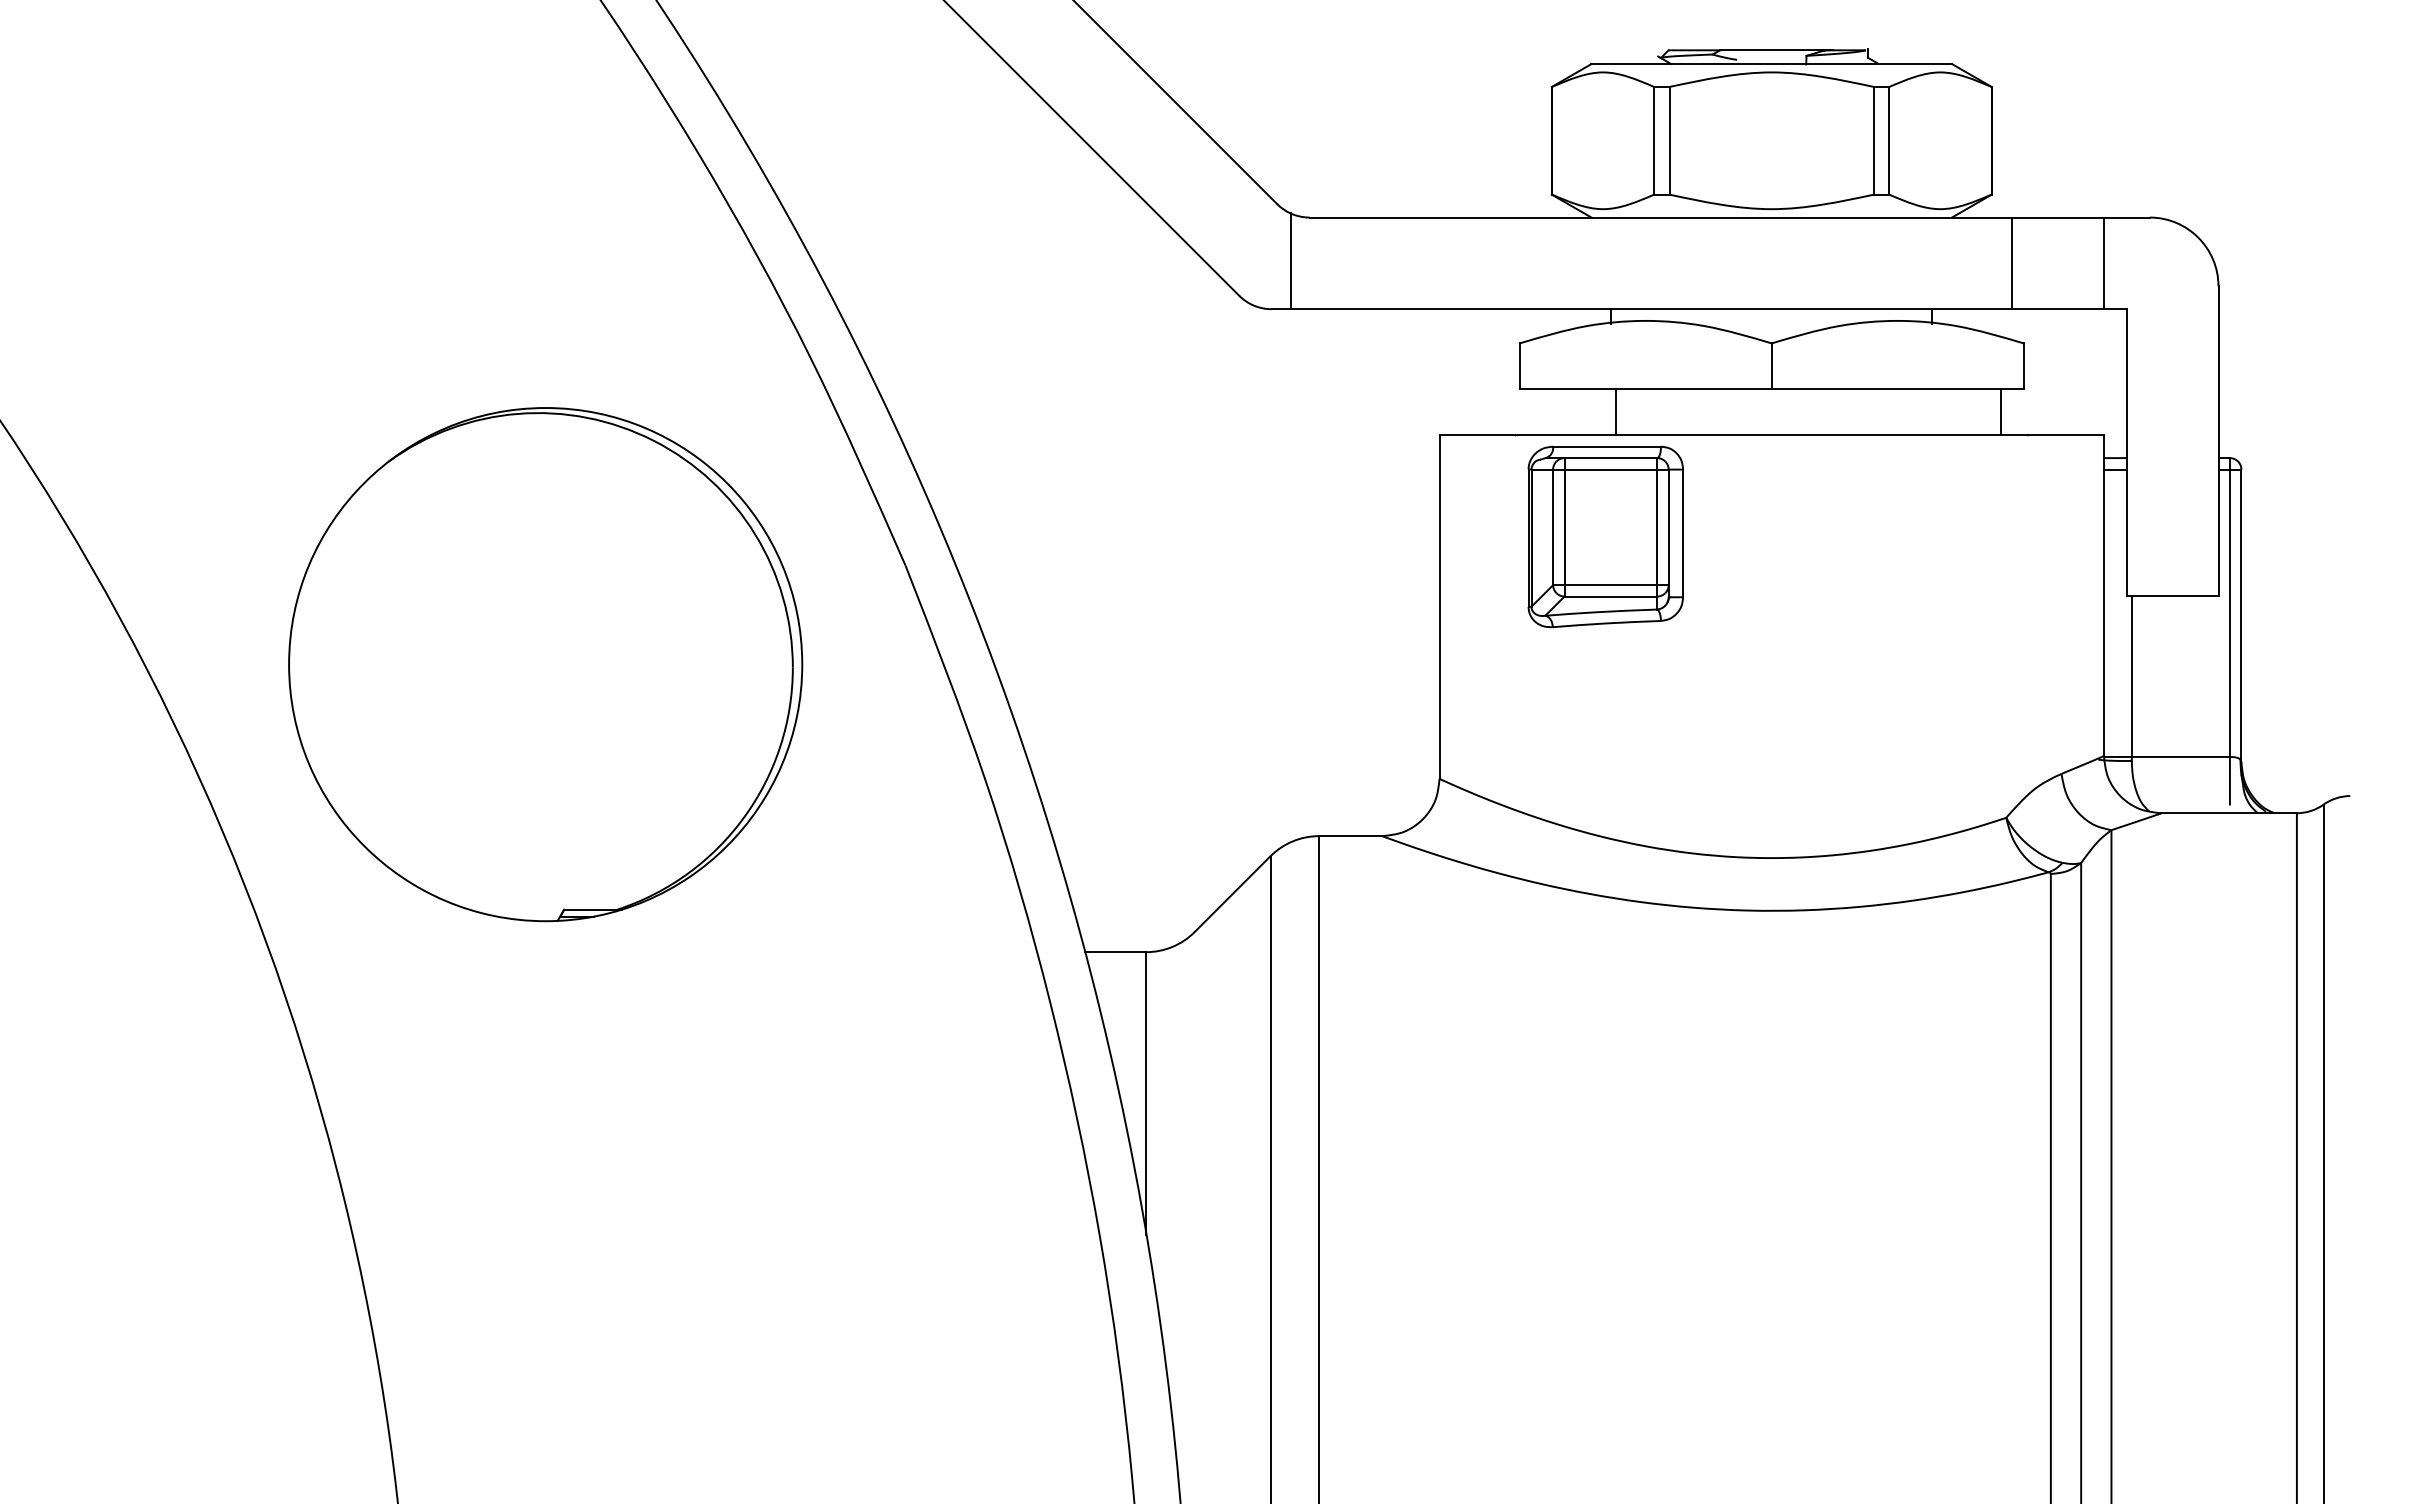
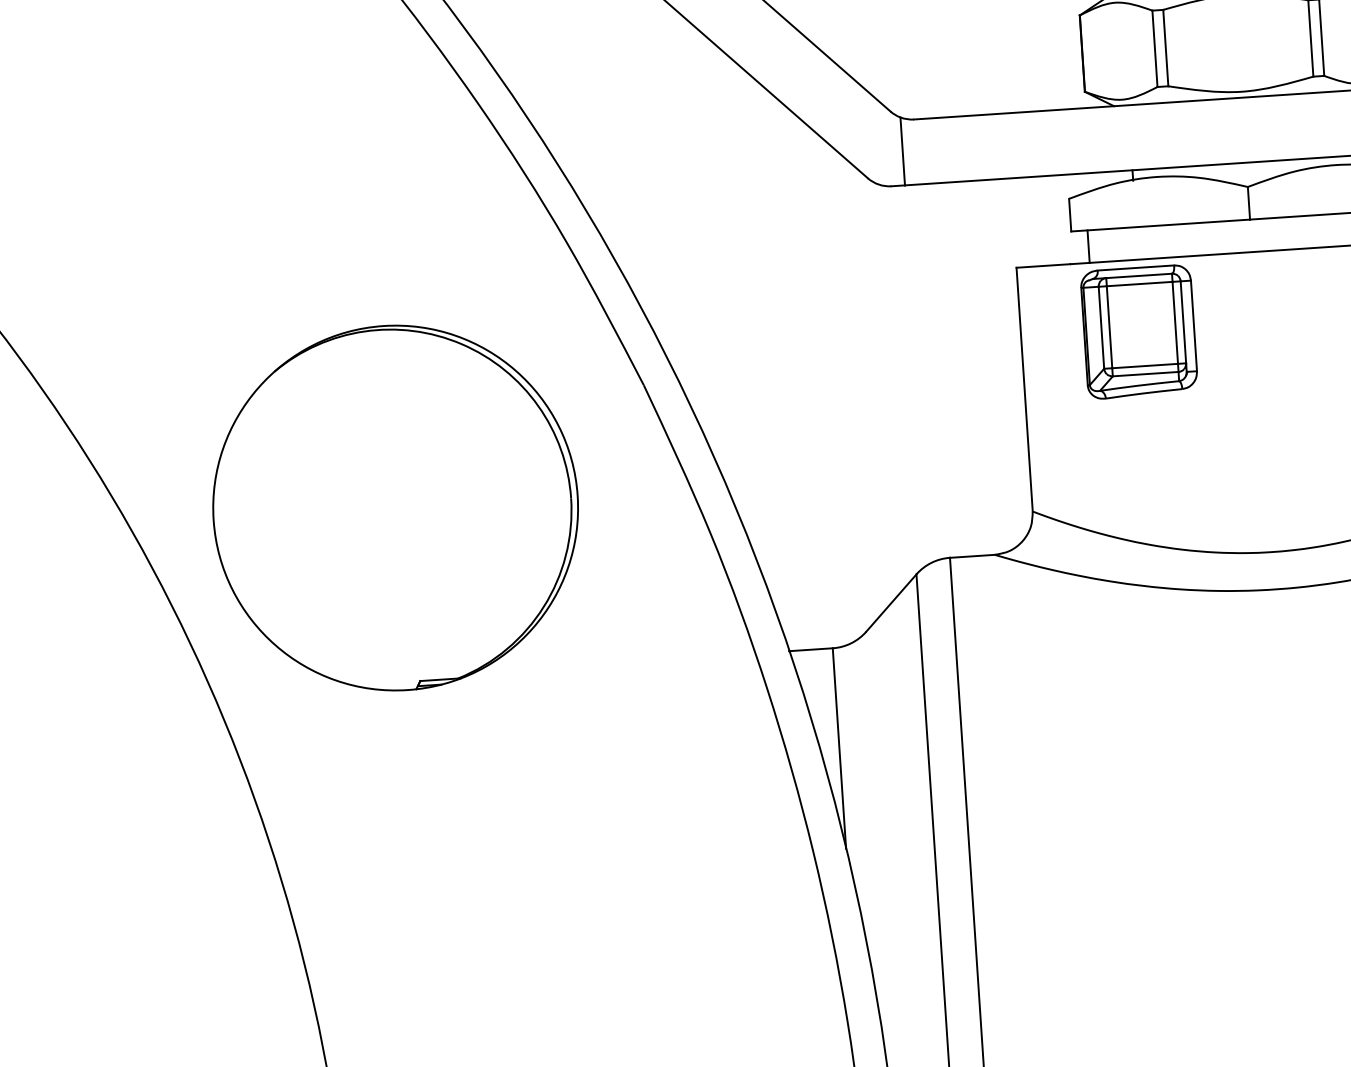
line: (1615, 412) -> (1088, 246), moved
part: (545, 664) -> (395, 507), moved

